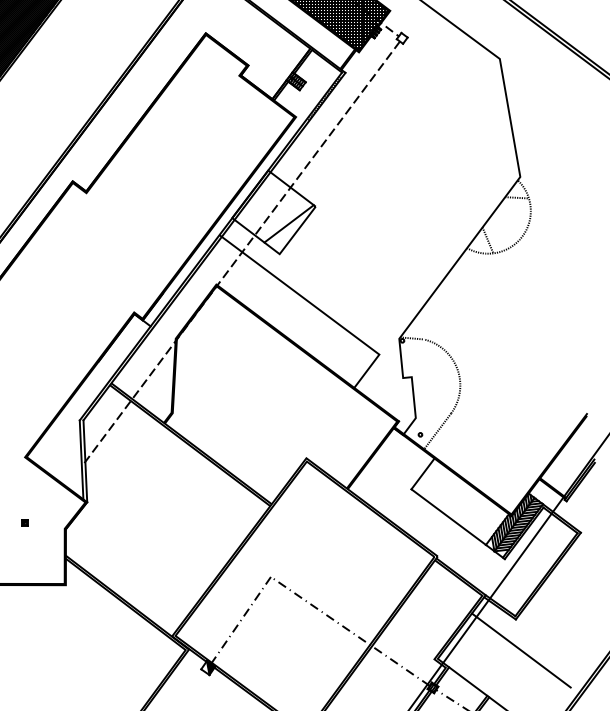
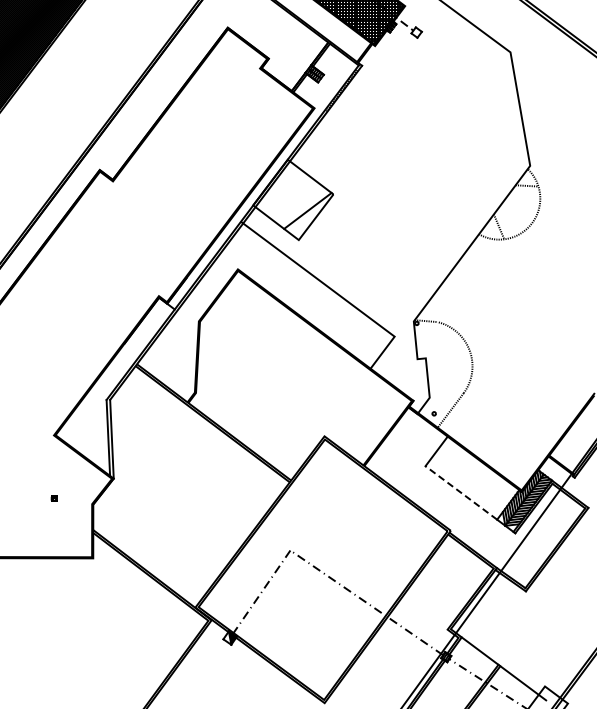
line: (241, 251) -> (262, 237), removed
line: (448, 516) -> (461, 492), solid -> dashed
line: (520, 649) -> (530, 620), removed

